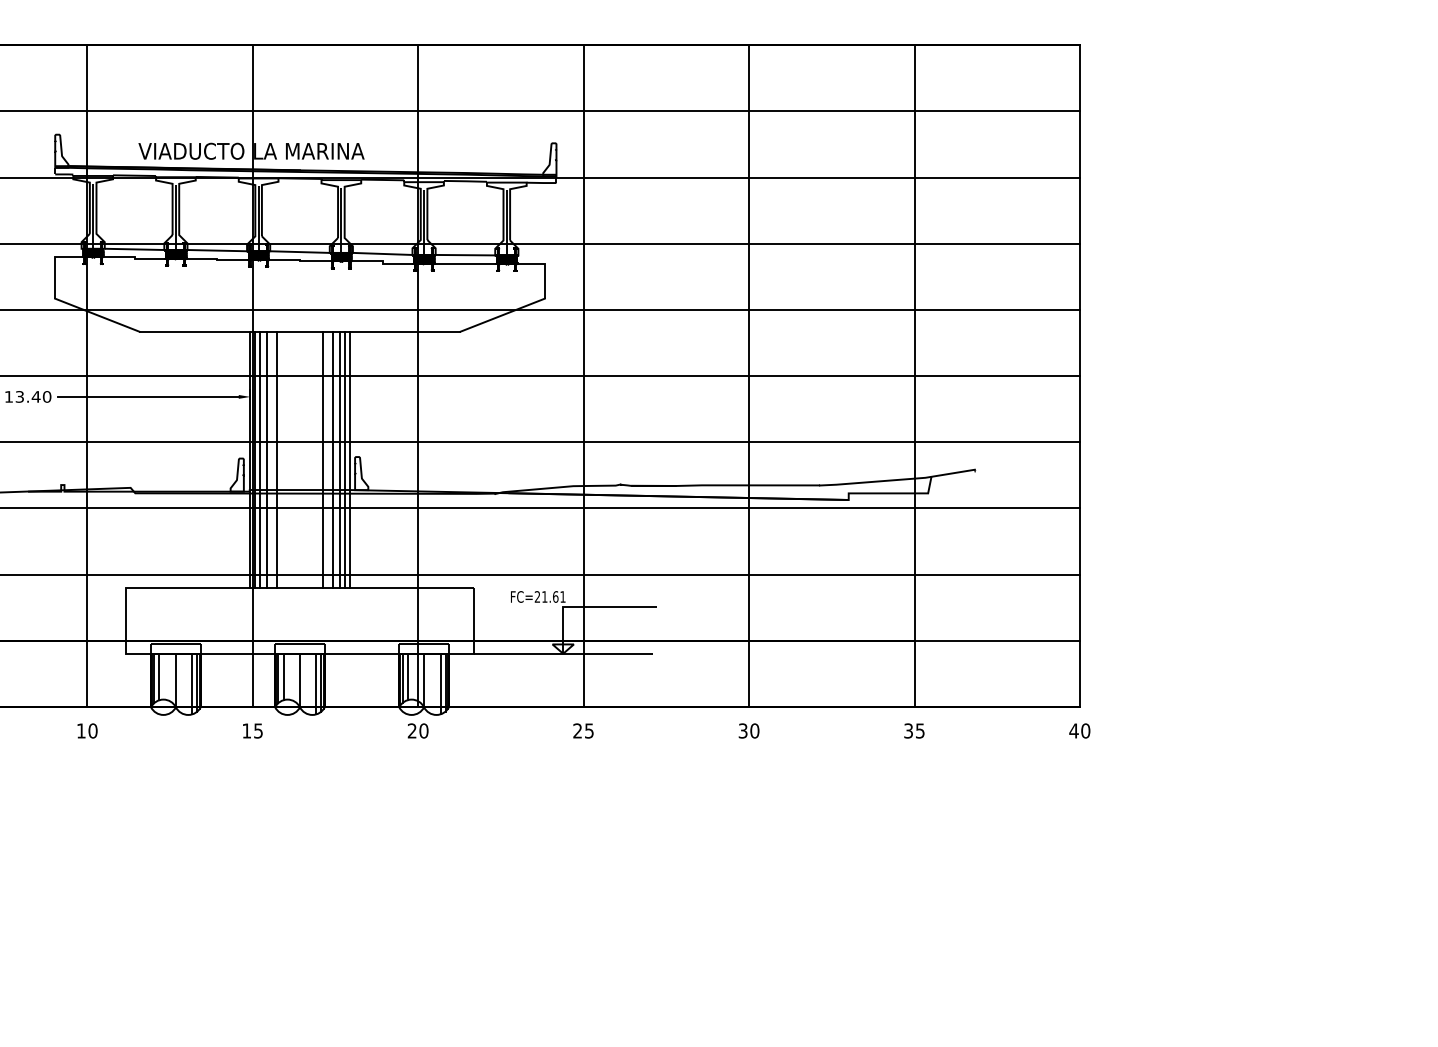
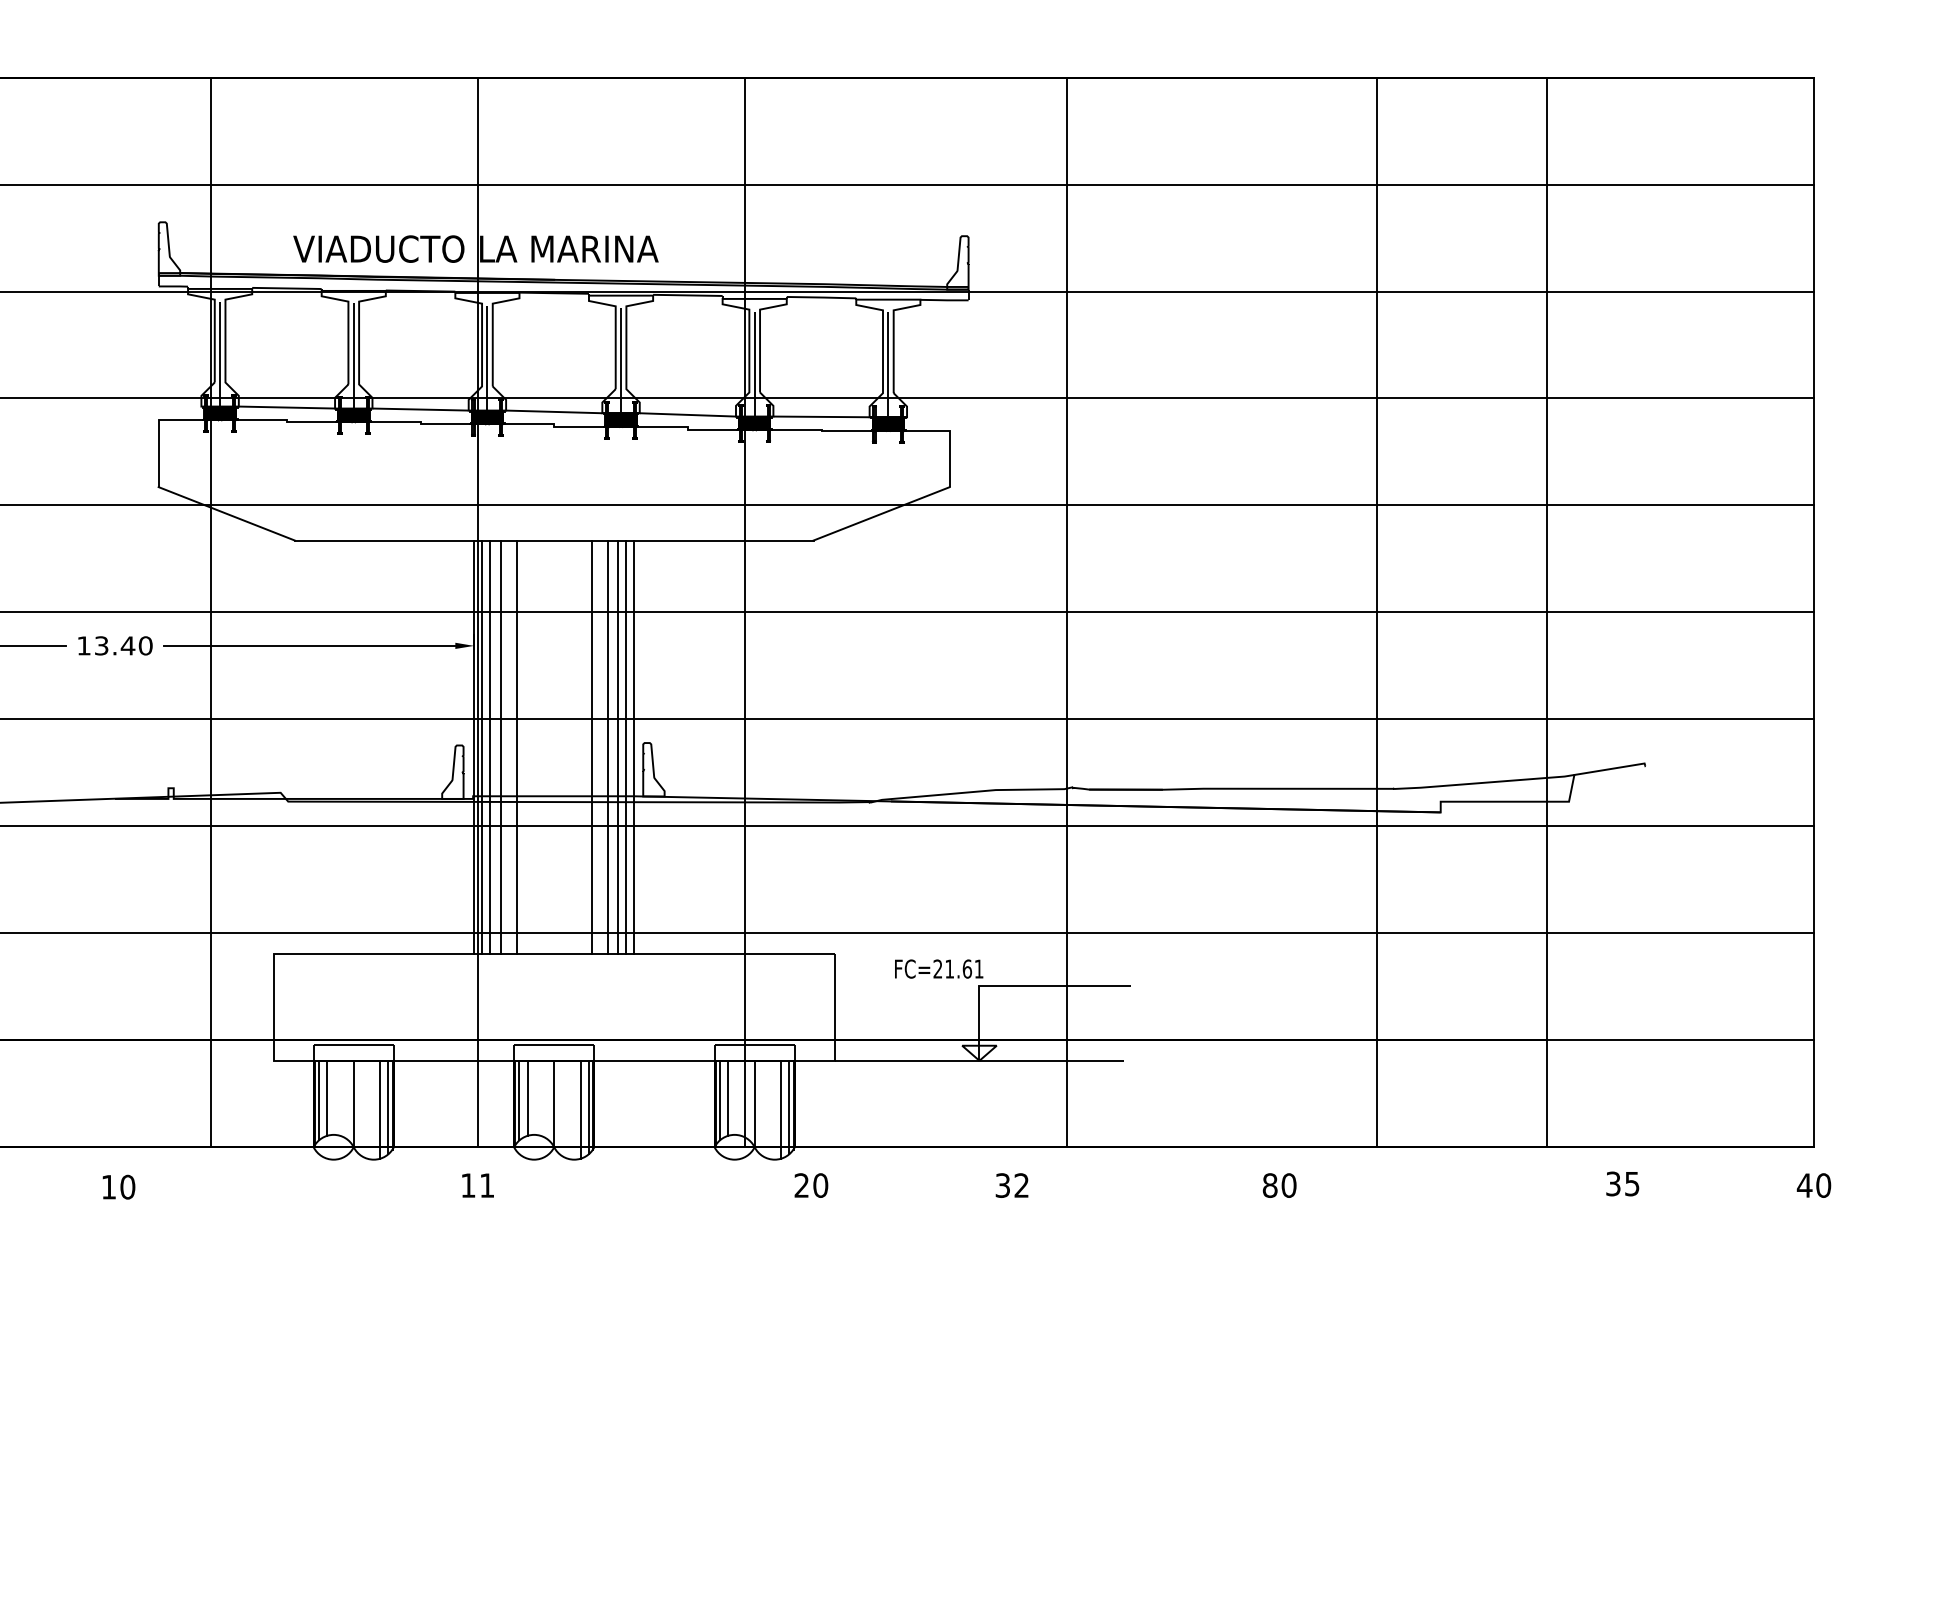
line: (583, 376) -> (1067, 612), moved
line: (749, 376) -> (1377, 612), moved
text: (87, 730) -> (118, 1186), moved
text: (258, 730) -> (487, 1184), 15 -> 11
text: (417, 730) -> (810, 1184), moved
text: (583, 730) -> (1012, 1184), 25 -> 32
text: (742, 730) -> (1269, 1184), 30 -> 80
text: (914, 730) -> (1622, 1183), moved

